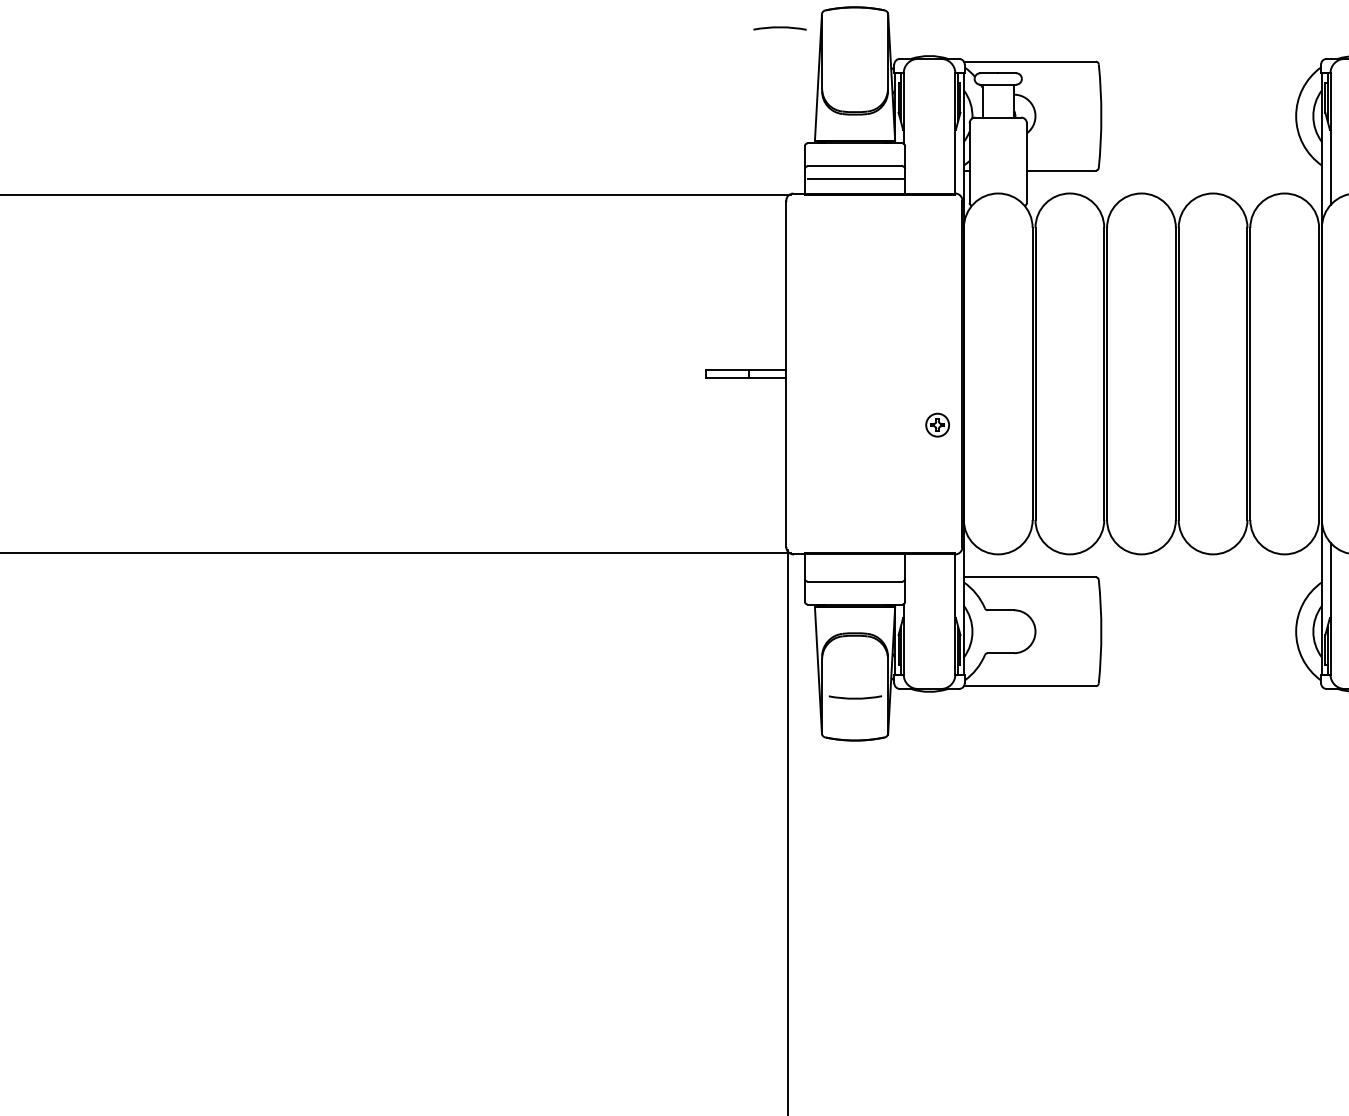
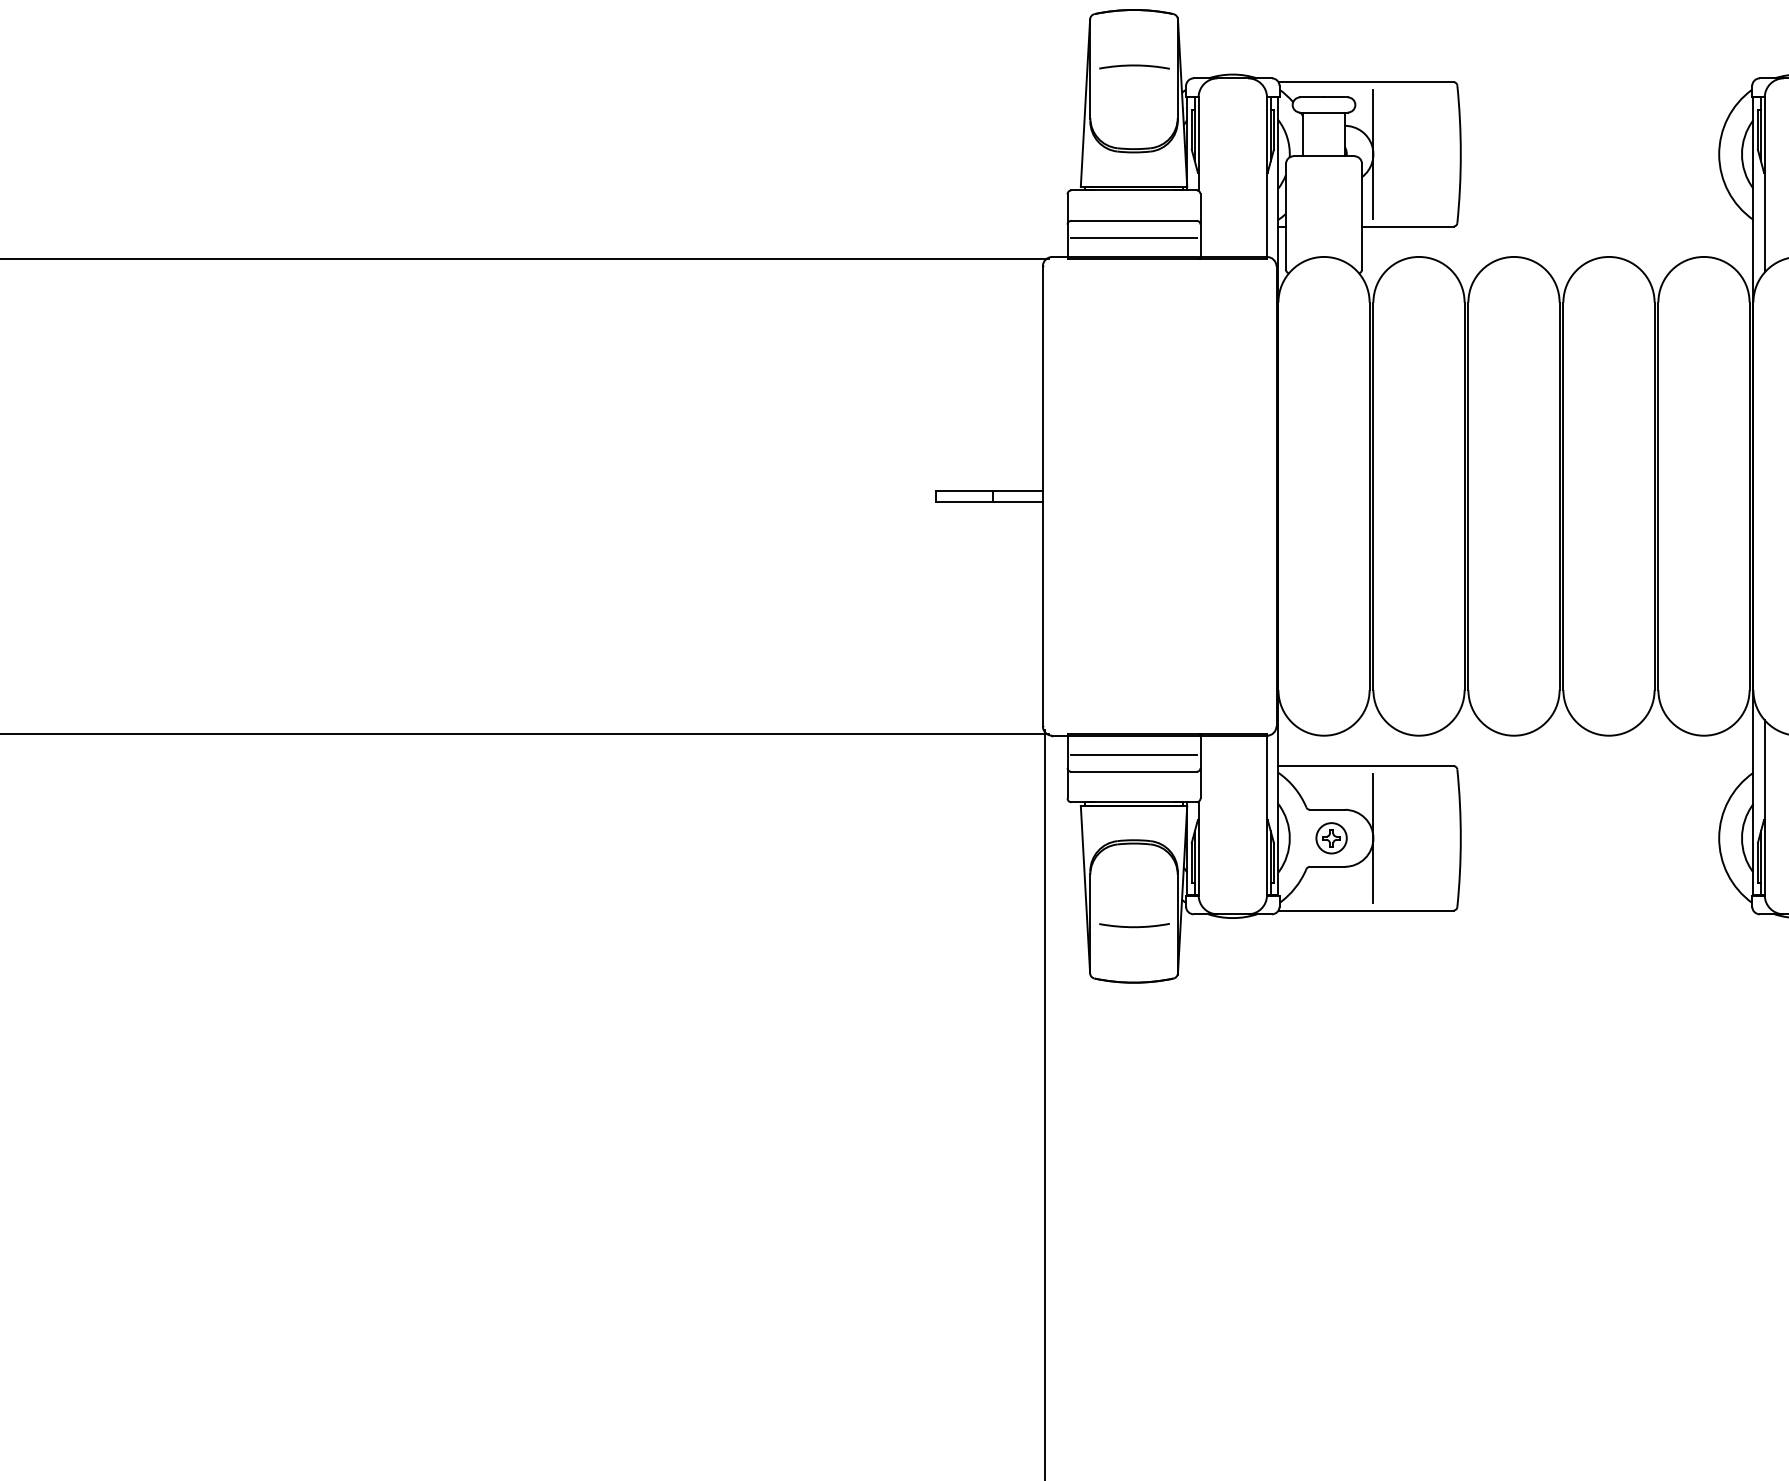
arc: (780, 28) -> (1134, 66), moved
line: (1035, 115) -> (1373, 153), added
part: (937, 425) -> (1331, 838), moved
line: (855, 568) -> (1134, 754), added
line: (1035, 631) -> (1373, 837), added

